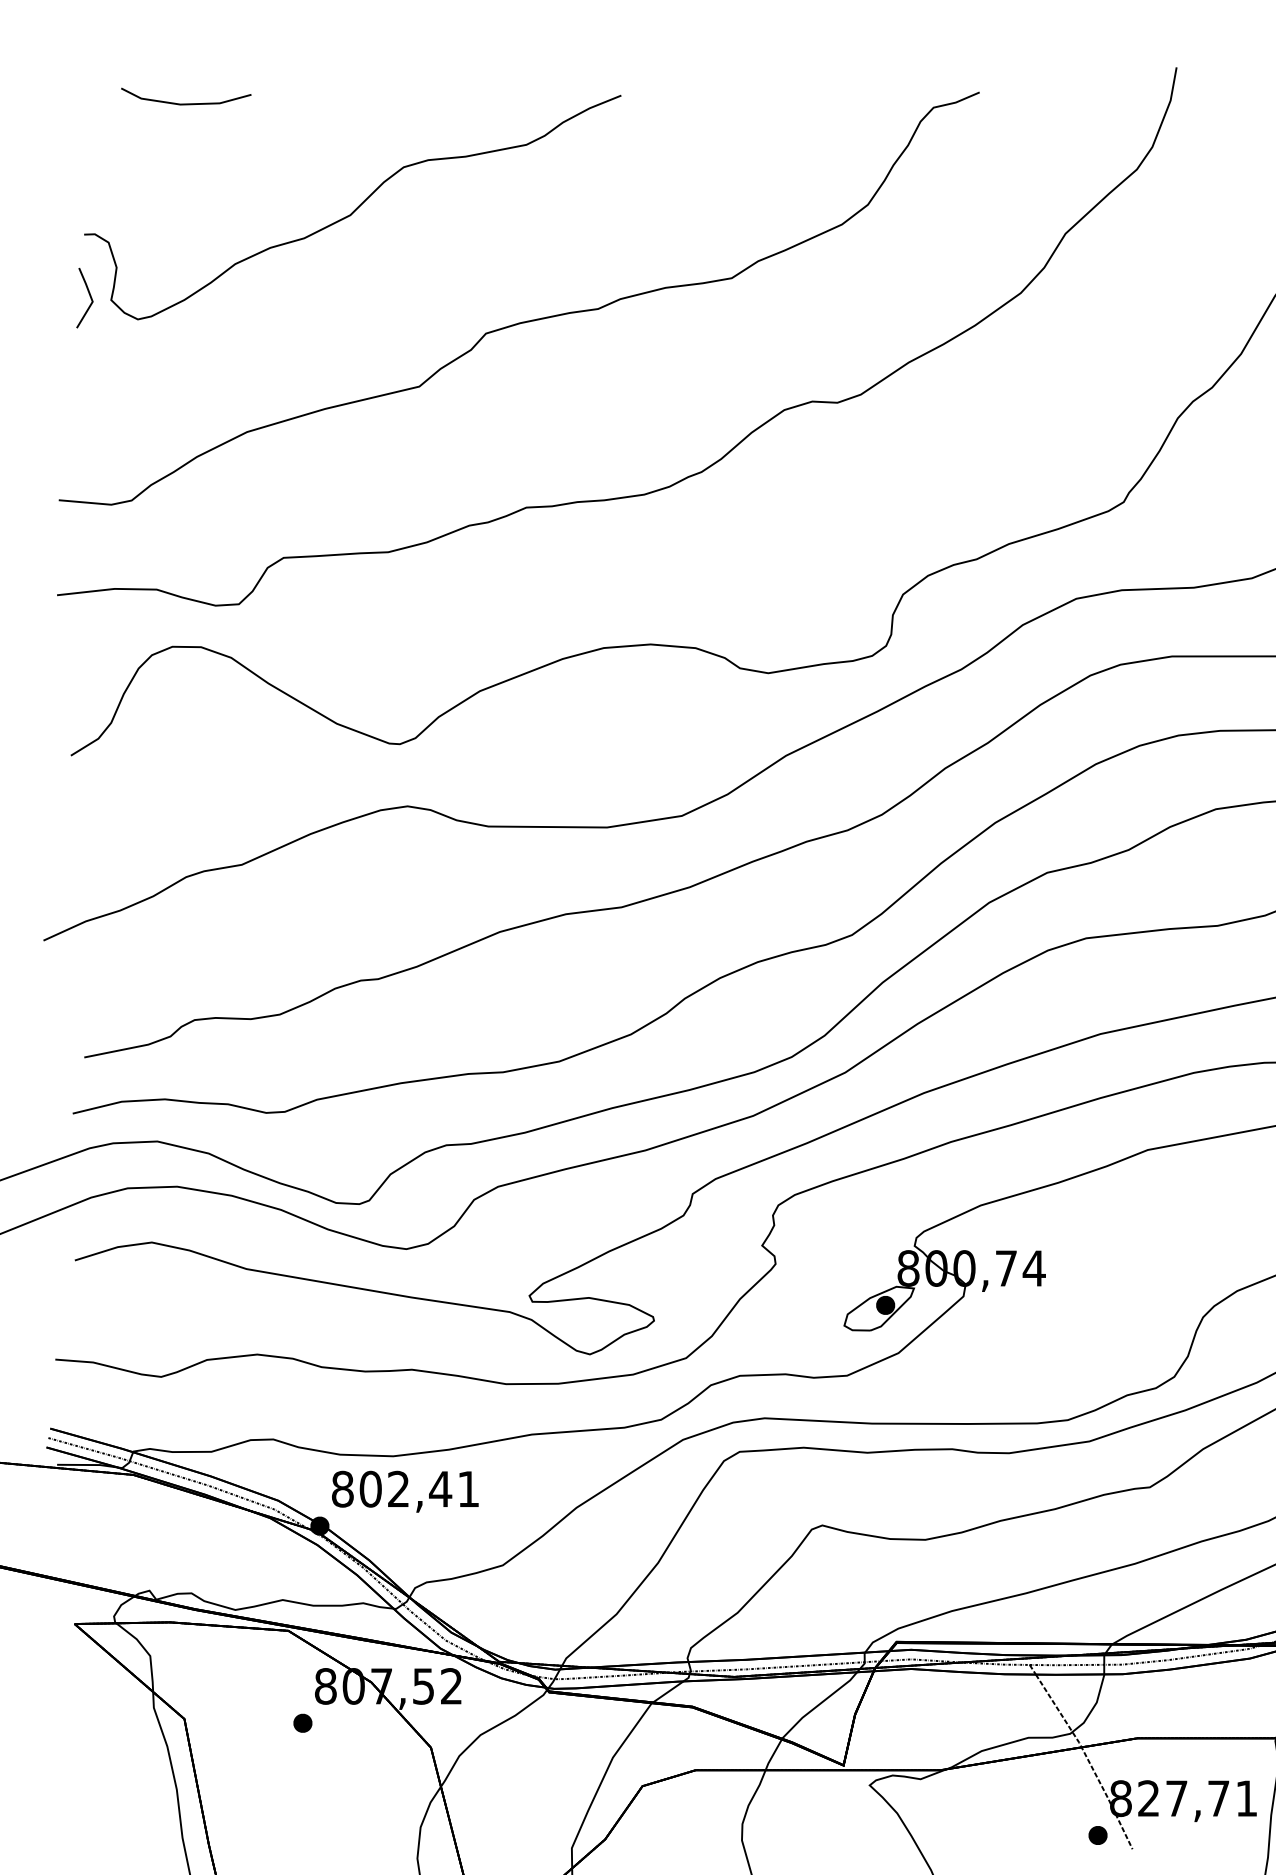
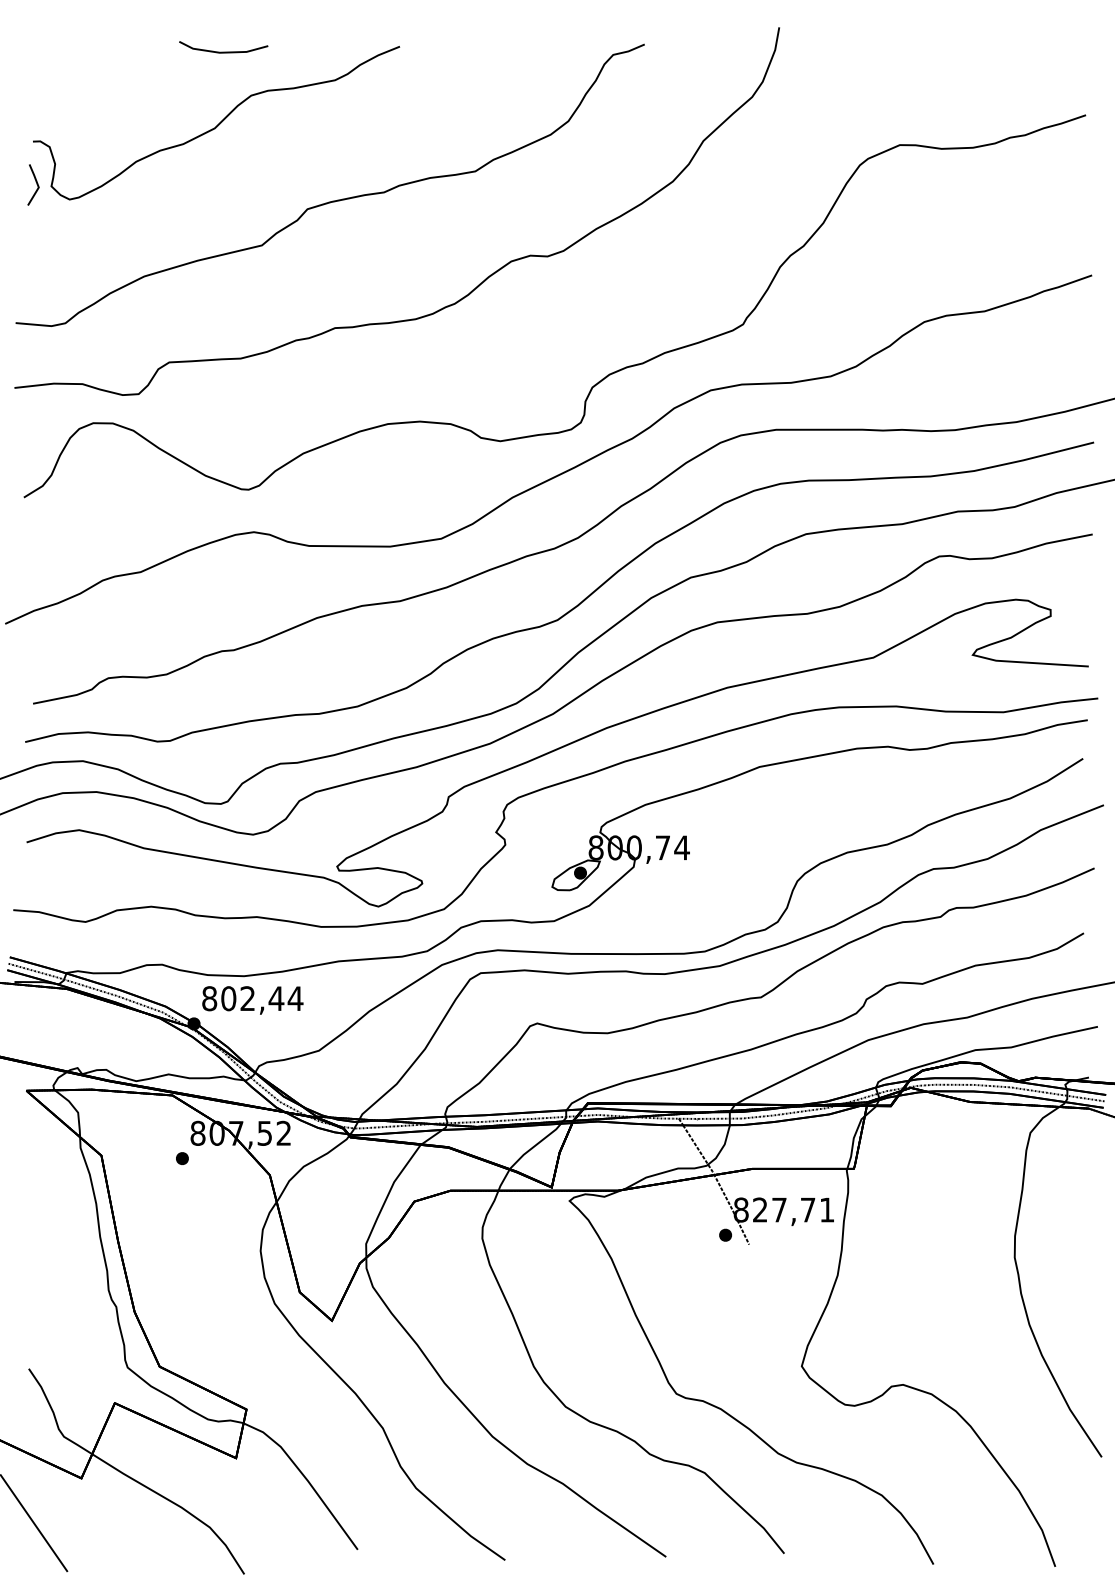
part: (185, 96) -> (223, 47), moved
text: (468, 1488) -> (295, 998), 802,41 -> 802,44

